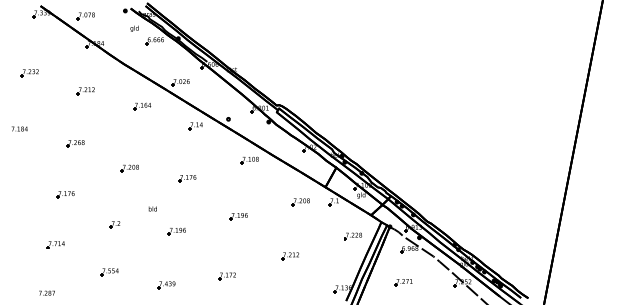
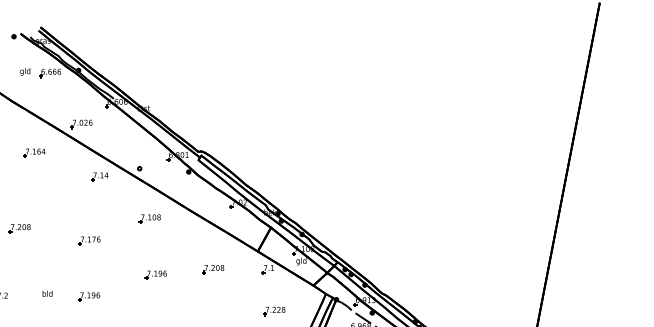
text: (134, 28) -> (25, 71), moved
part: (249, 160) -> (149, 218), moved
part: (300, 202) -> (212, 270), moved
text: (152, 208) -> (47, 293), moved
part: (238, 216) -> (155, 274), moved
part: (176, 231) -> (88, 296), moved
part: (352, 236) -> (273, 311), moved

